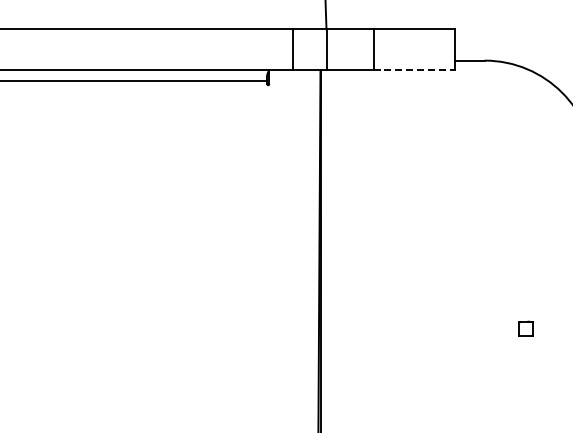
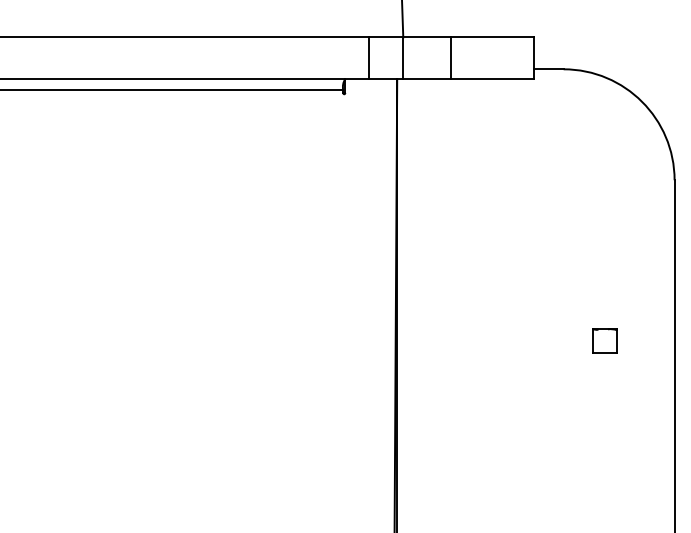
line: (415, 70) -> (493, 79), dashed -> solid
part: (525, 328) -> (604, 340), size x1.67

